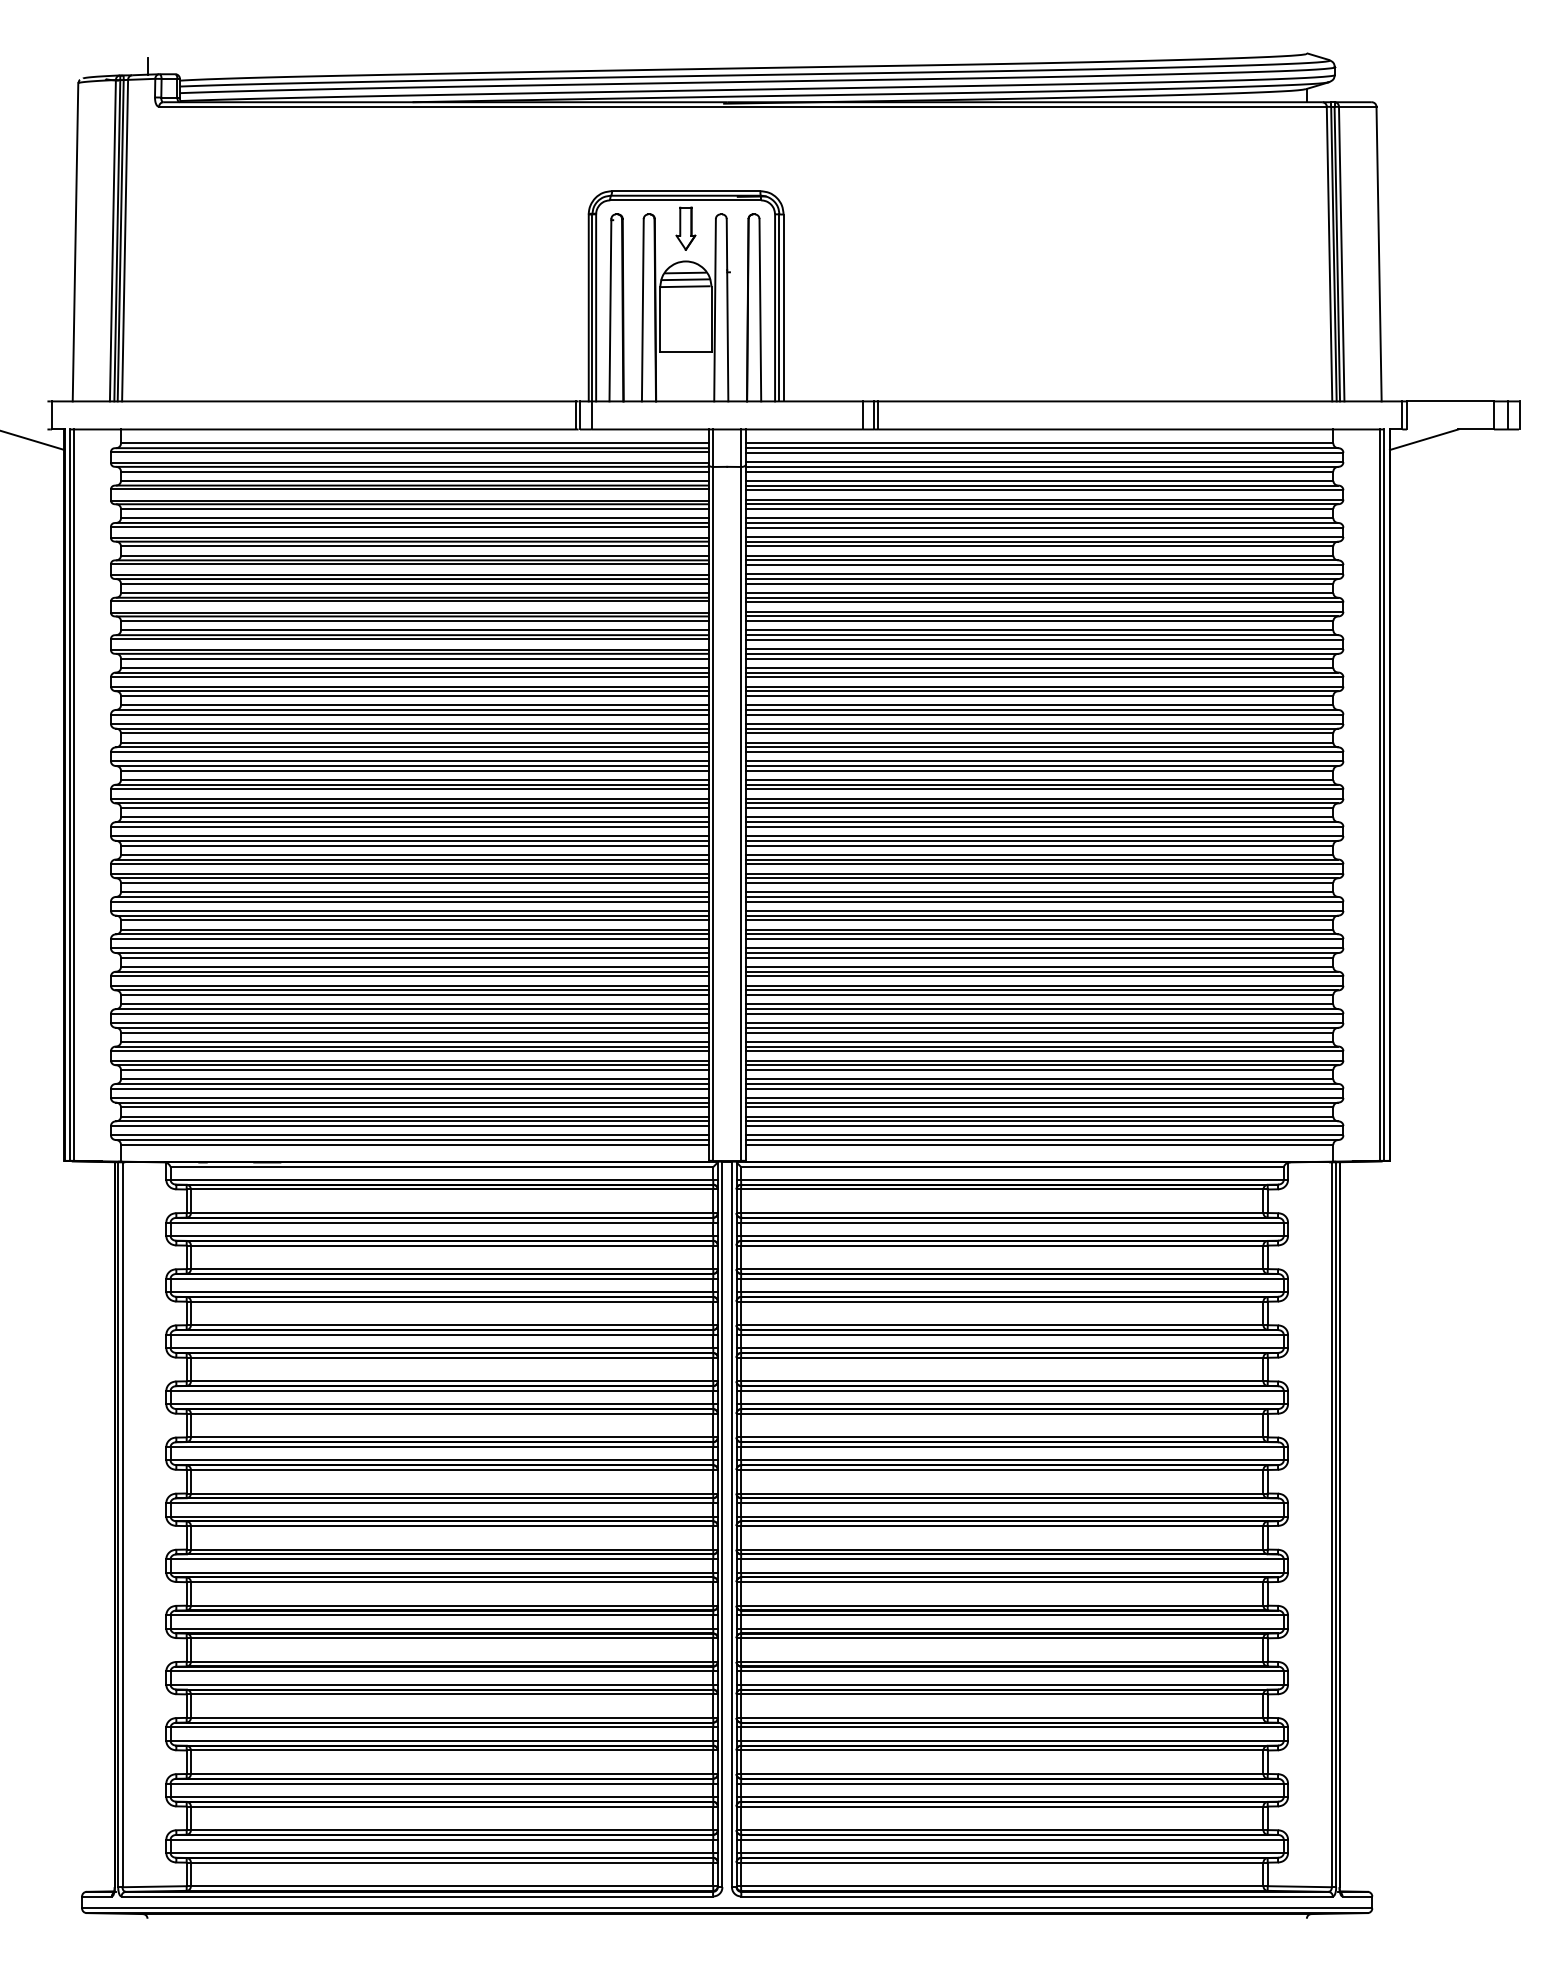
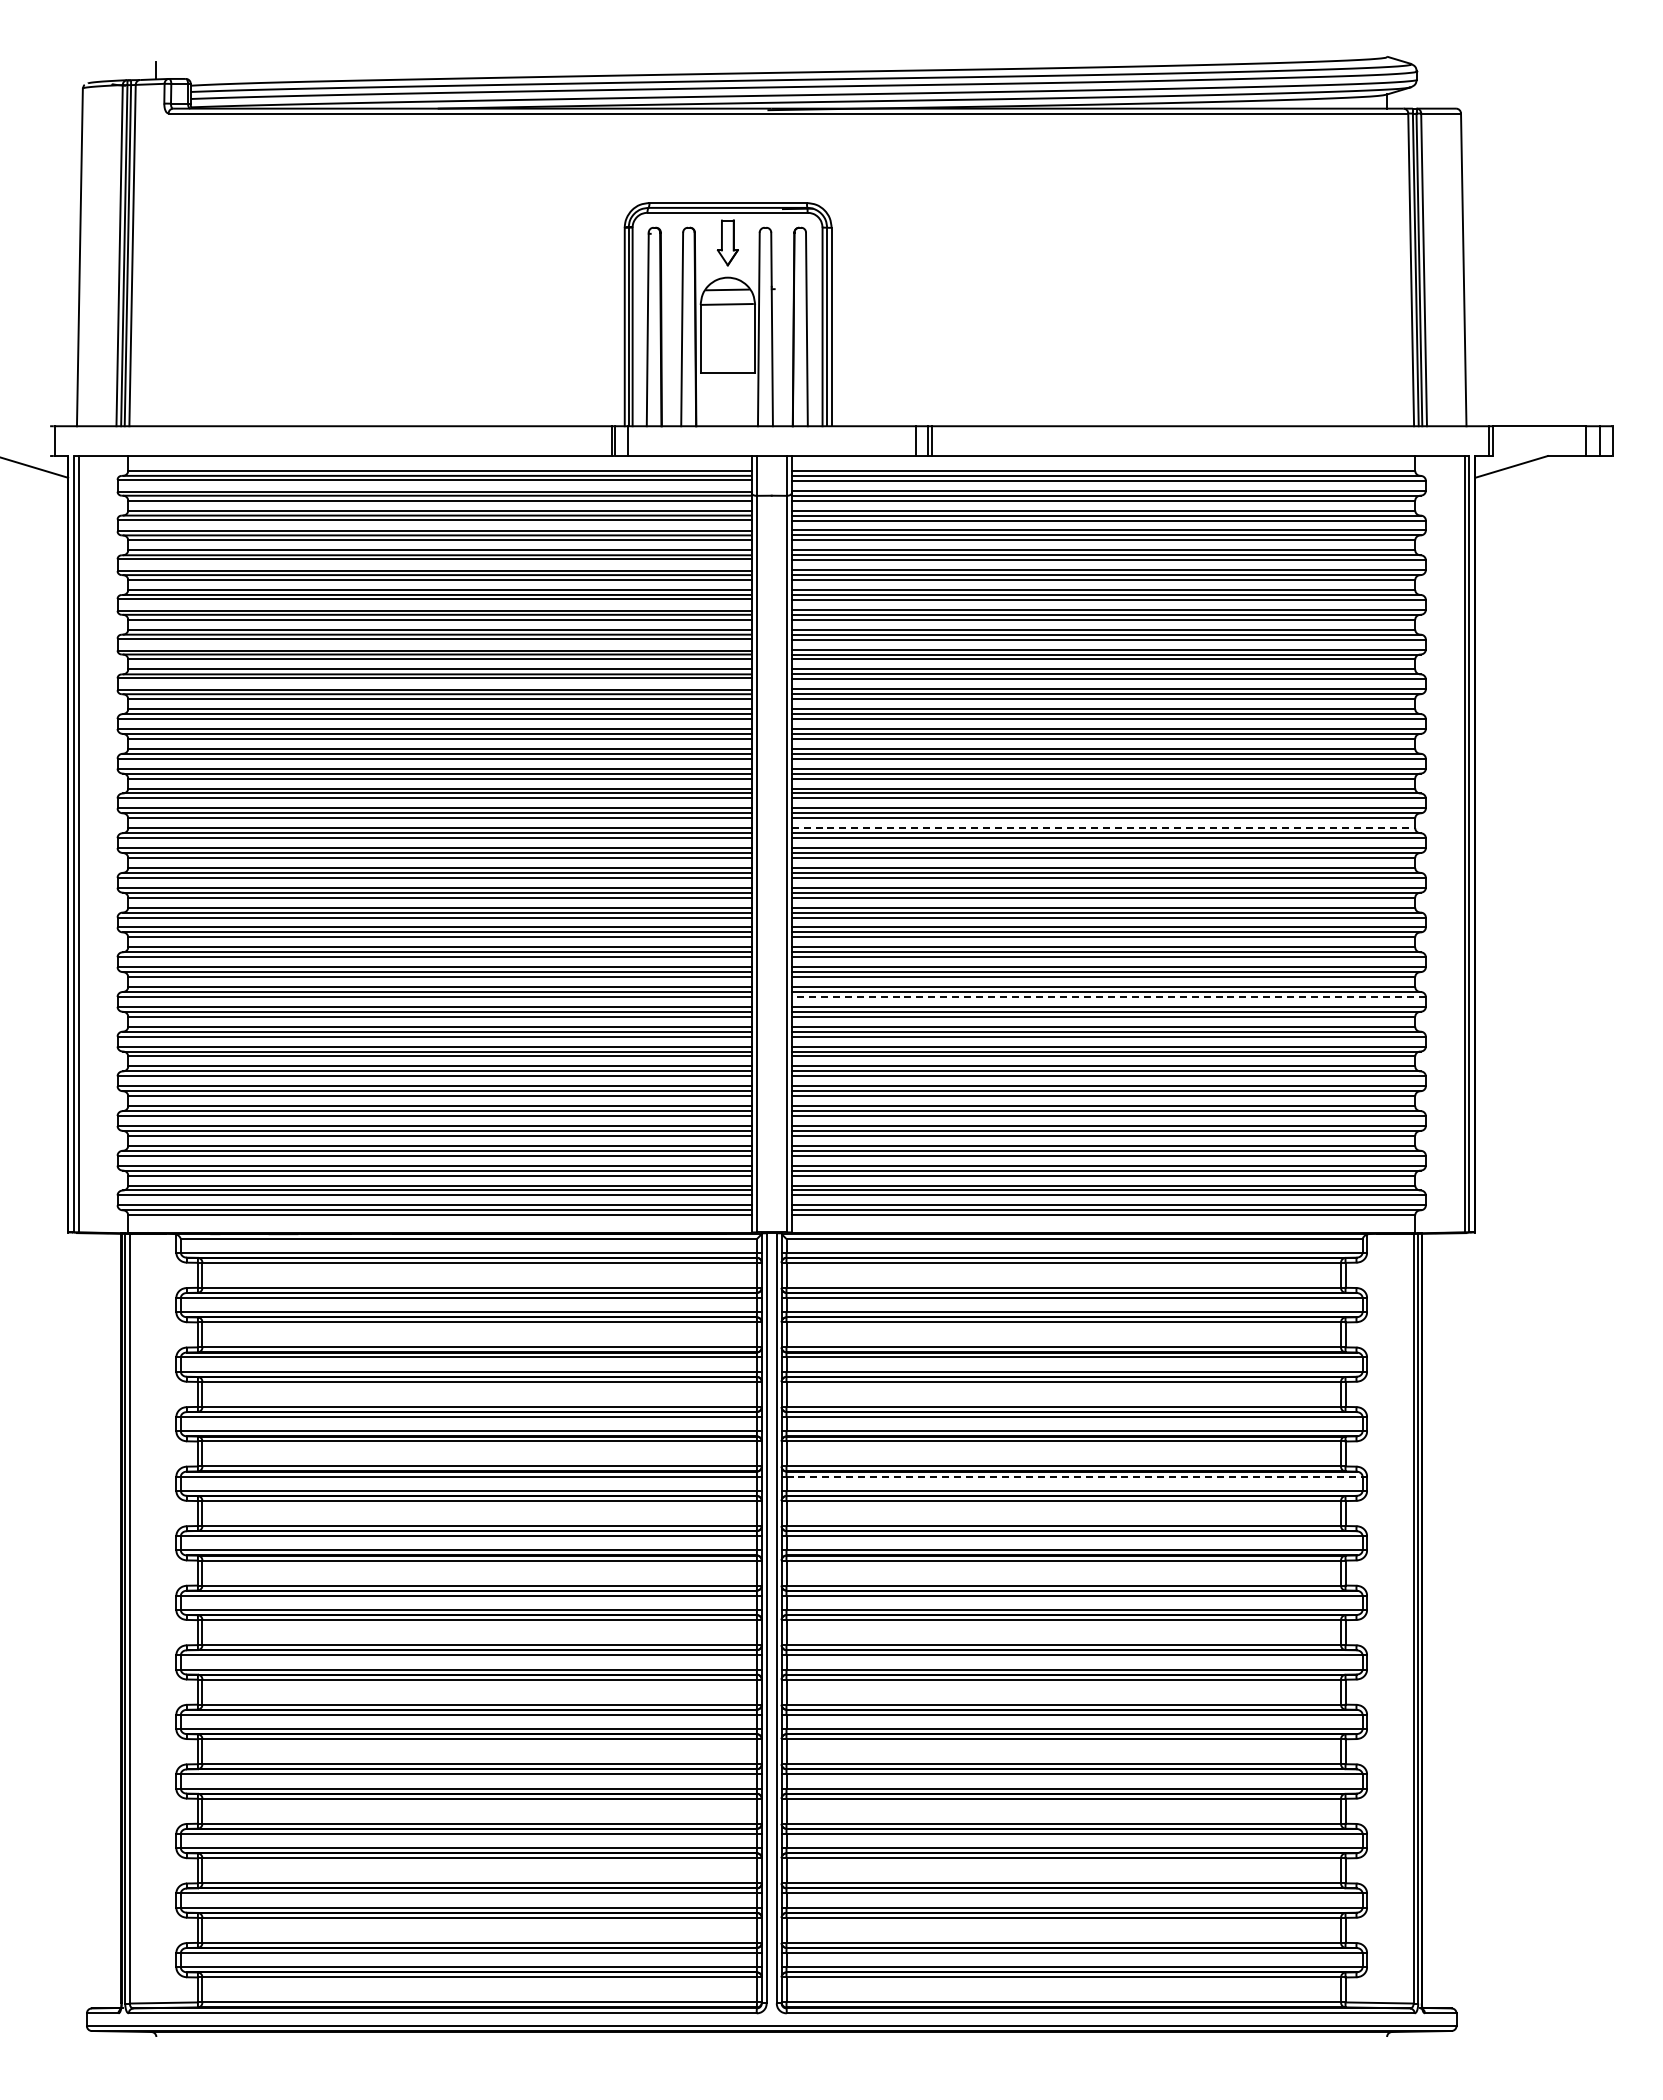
line: (685, 279) -> (727, 296), removed
line: (1039, 780) -> (1103, 828), solid -> dashed
line: (1044, 938) -> (1108, 996), solid -> dashed
line: (1013, 1390) -> (1075, 1476), solid -> dashed

